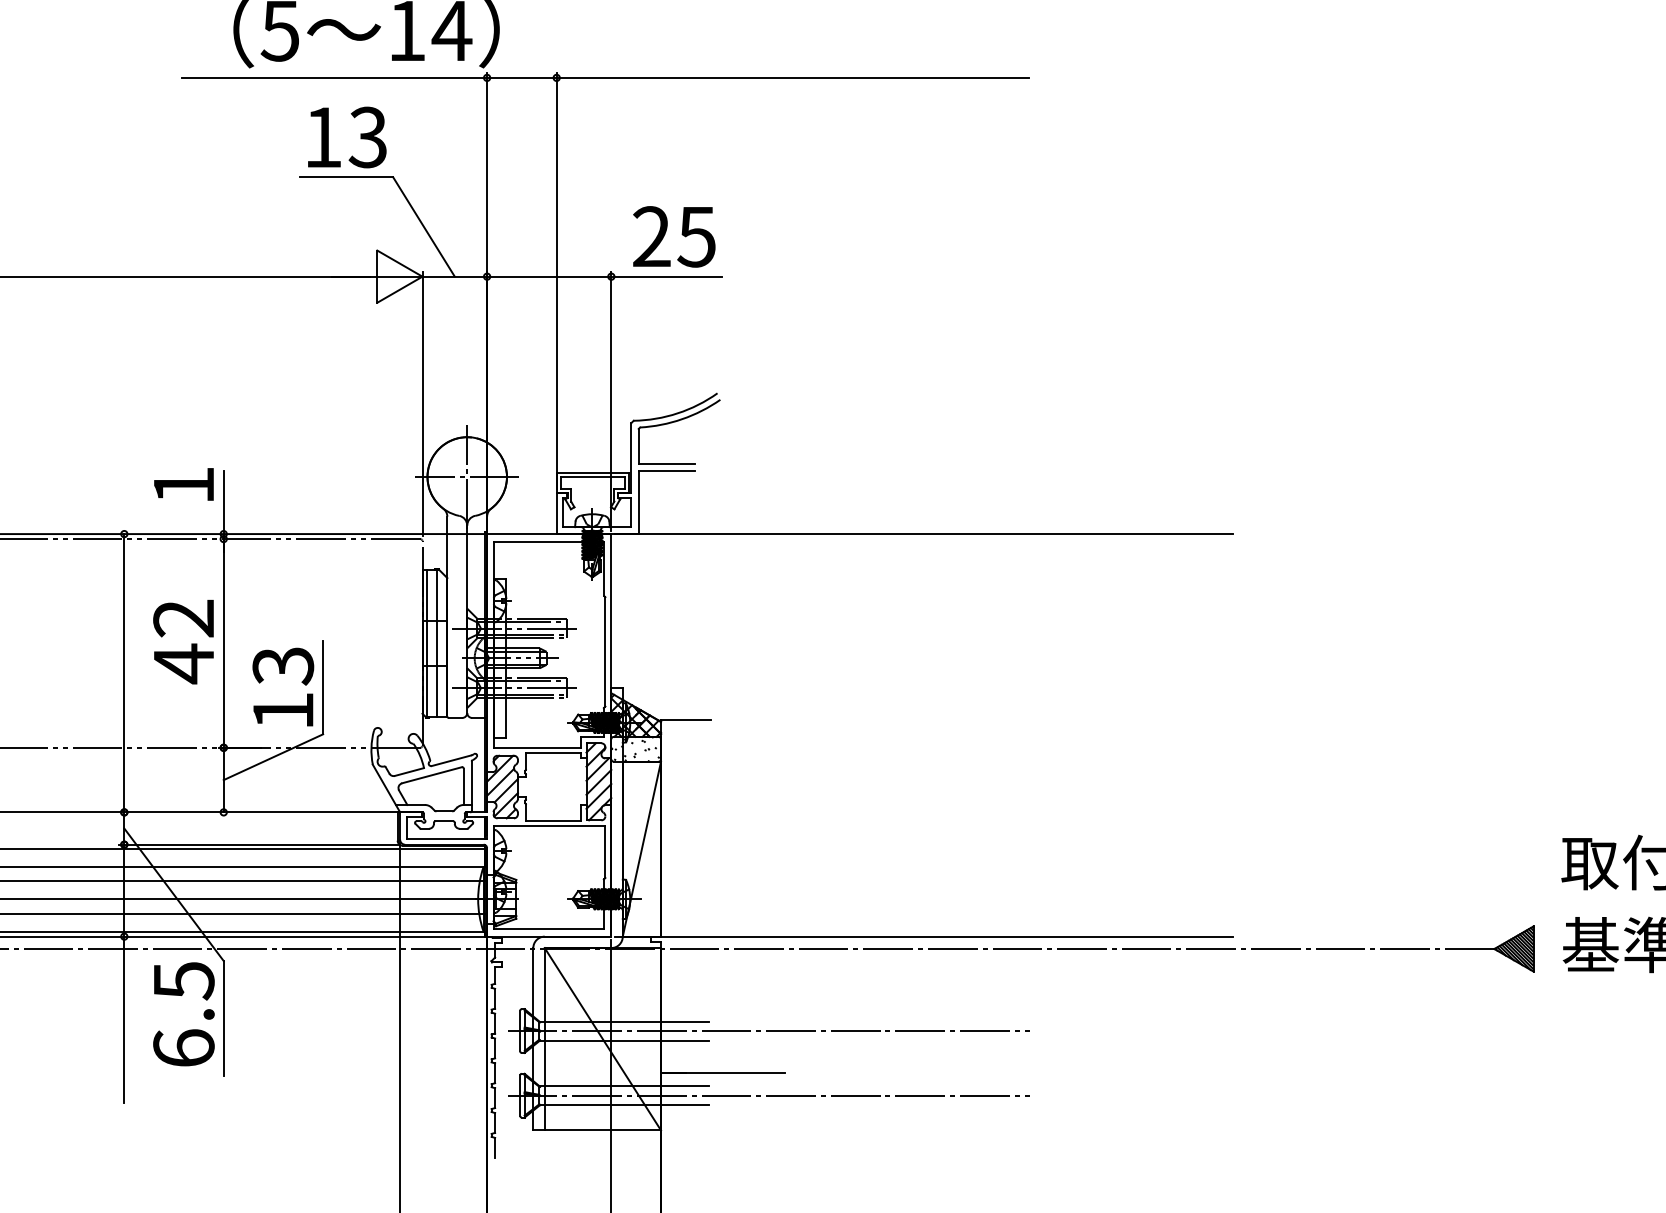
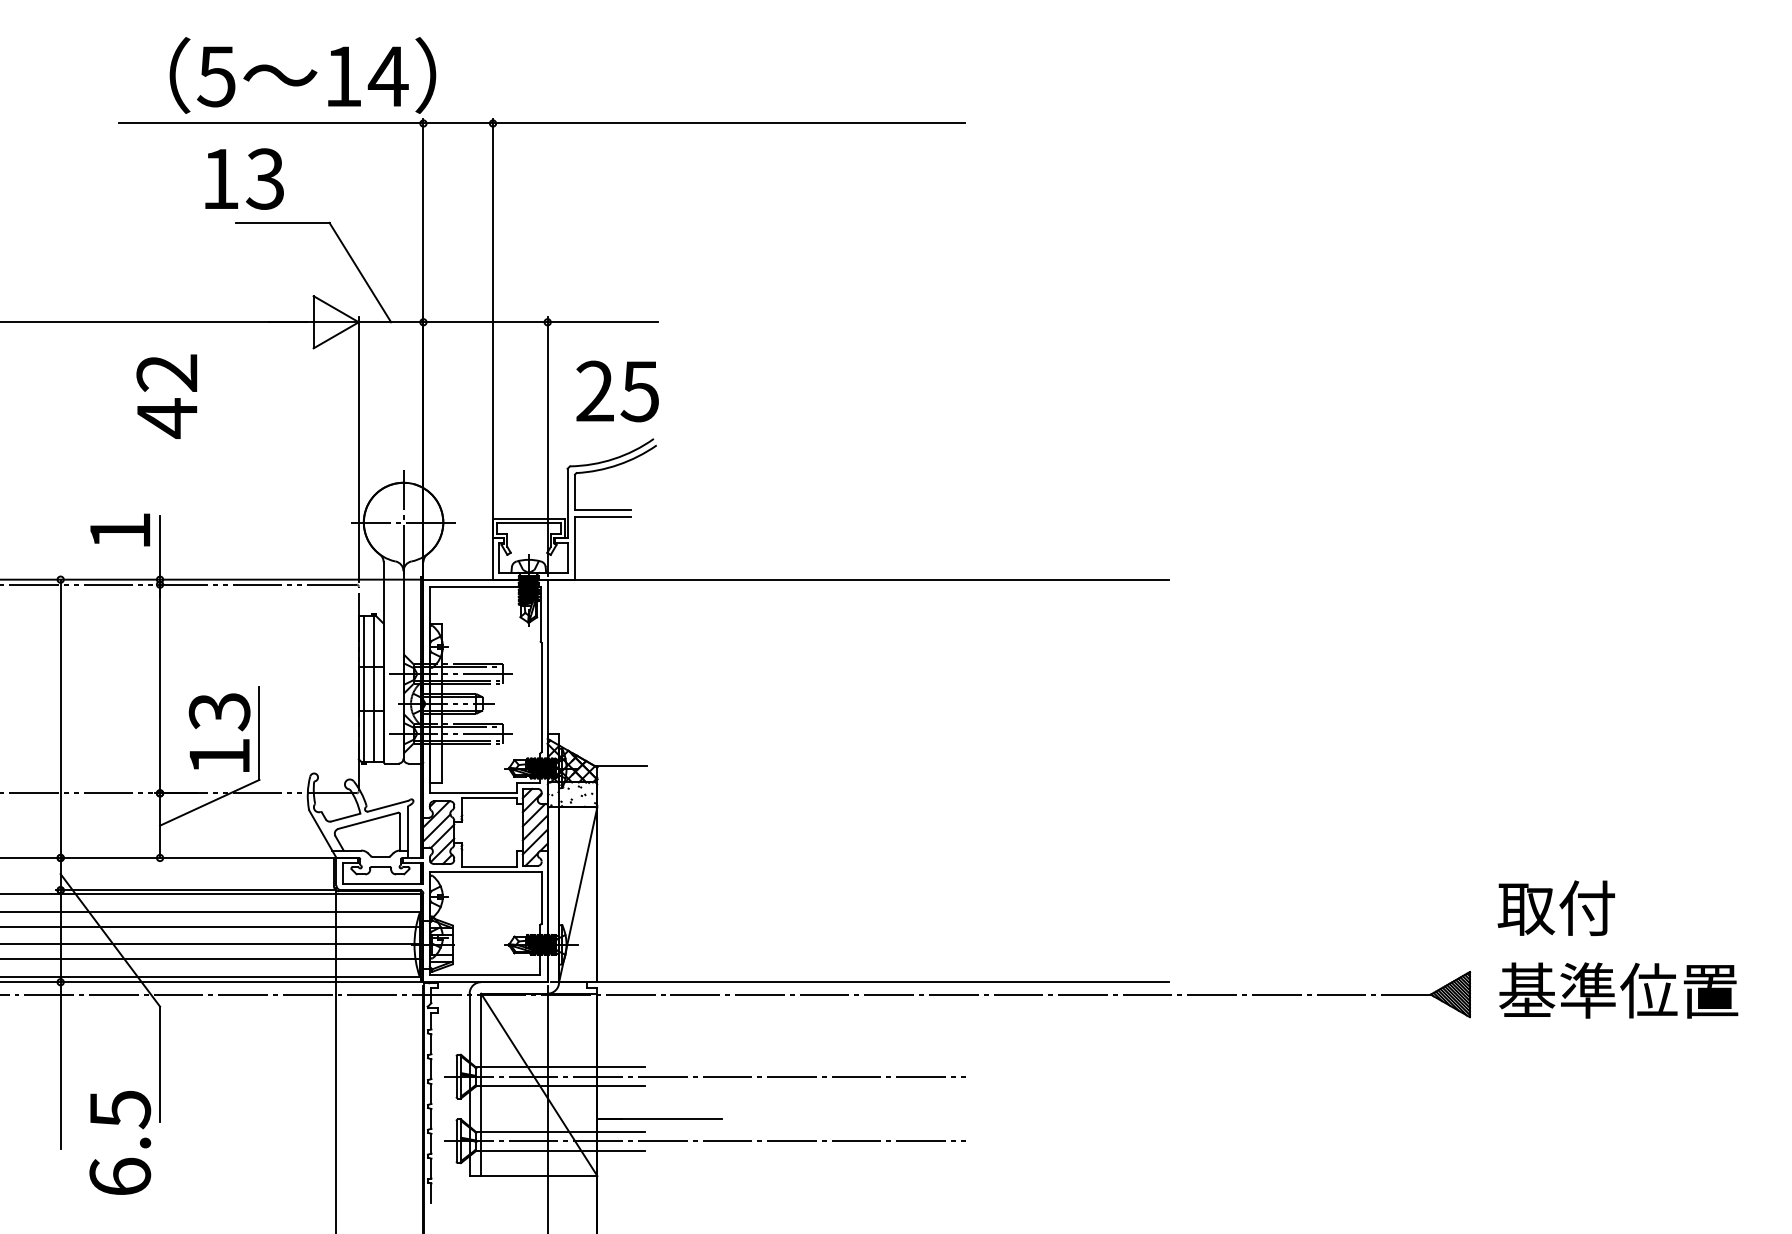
text: (347, 136) -> (244, 178), moved
text: (674, 236) -> (617, 391), moved
text: (183, 641) -> (166, 396), moved
text: (184, 1013) -> (120, 1142), moved

